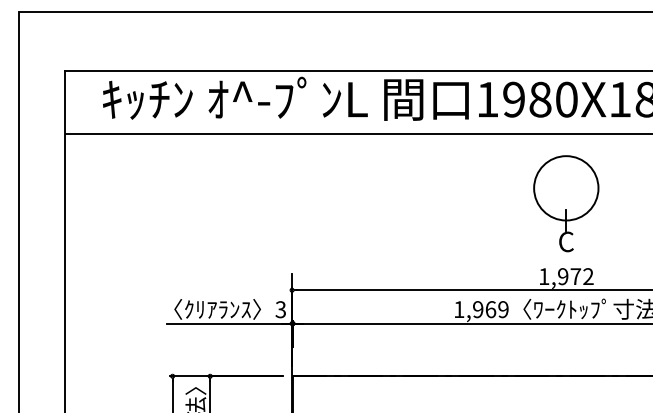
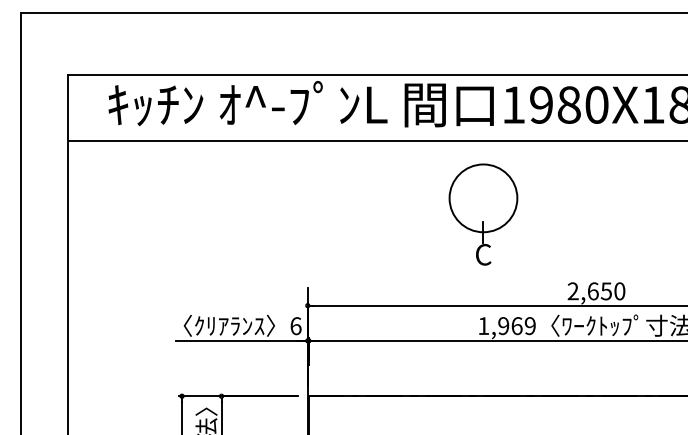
part: (566, 203) -> (483, 214), moved
text: (566, 276) -> (596, 291), 1,972 -> 2,650
text: (280, 310) -> (295, 326), 3 -> 6

